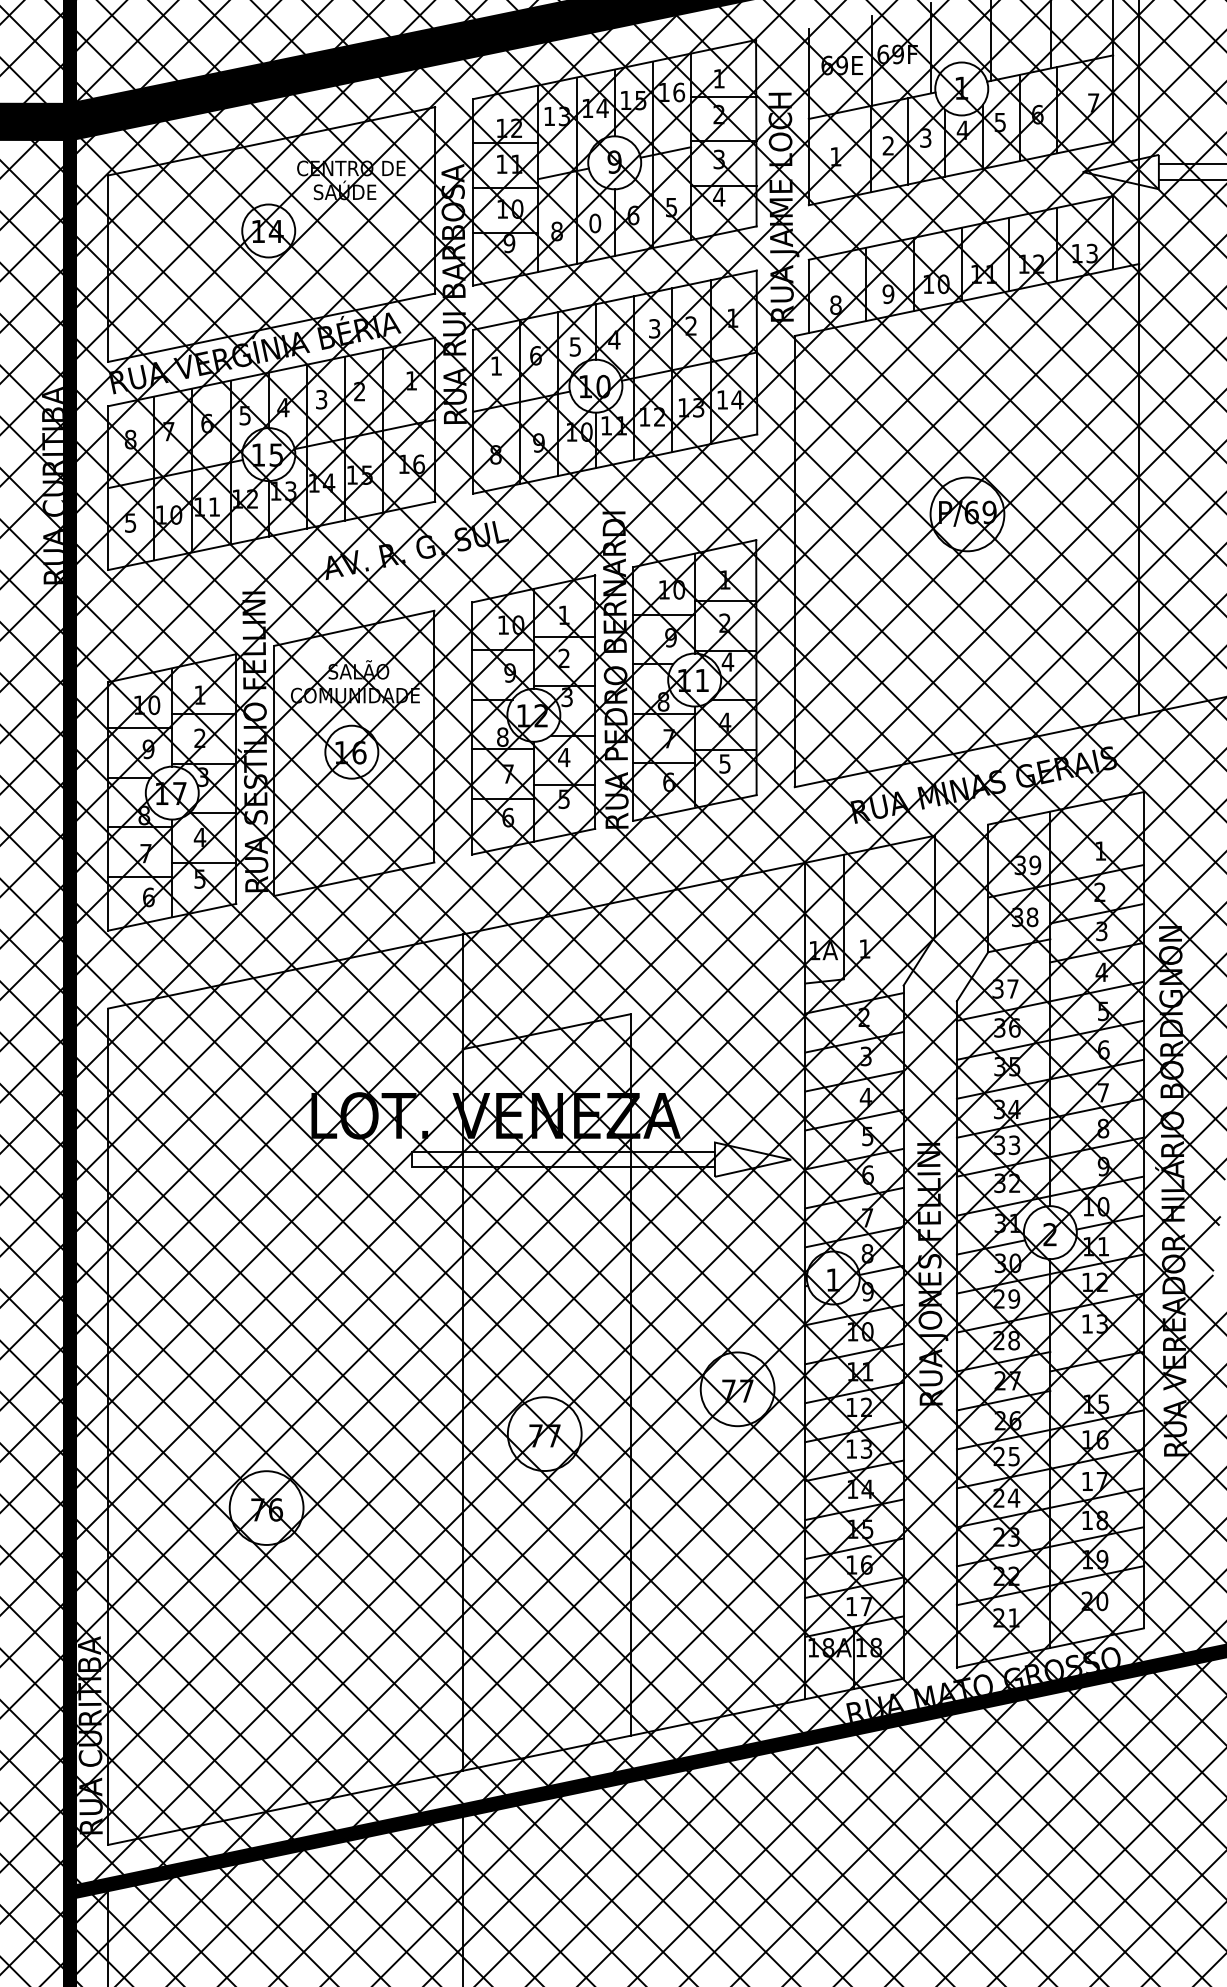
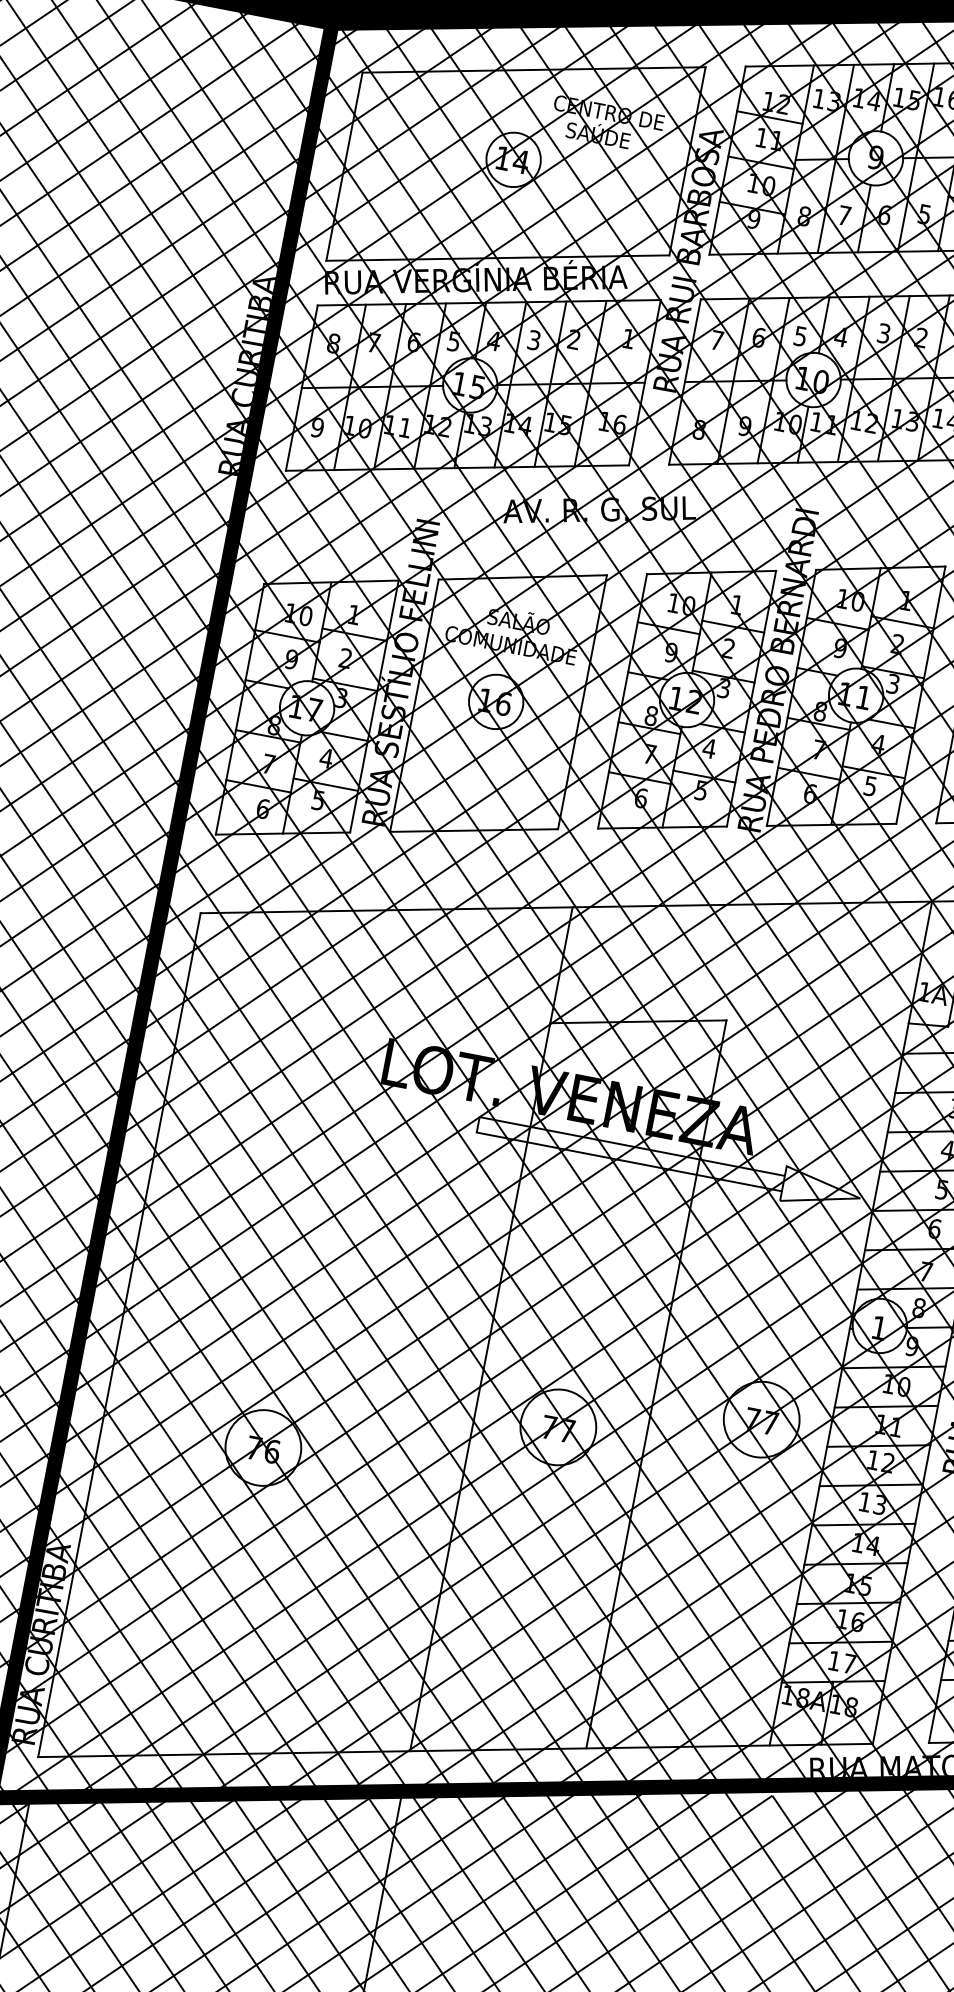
text: (595, 223) -> (844, 215), 0 -> 7
text: (496, 365) -> (717, 339), 1 -> 7
text: (130, 522) -> (317, 427), 5 -> 9
text: (727, 661) -> (892, 683), 4 -> 3

